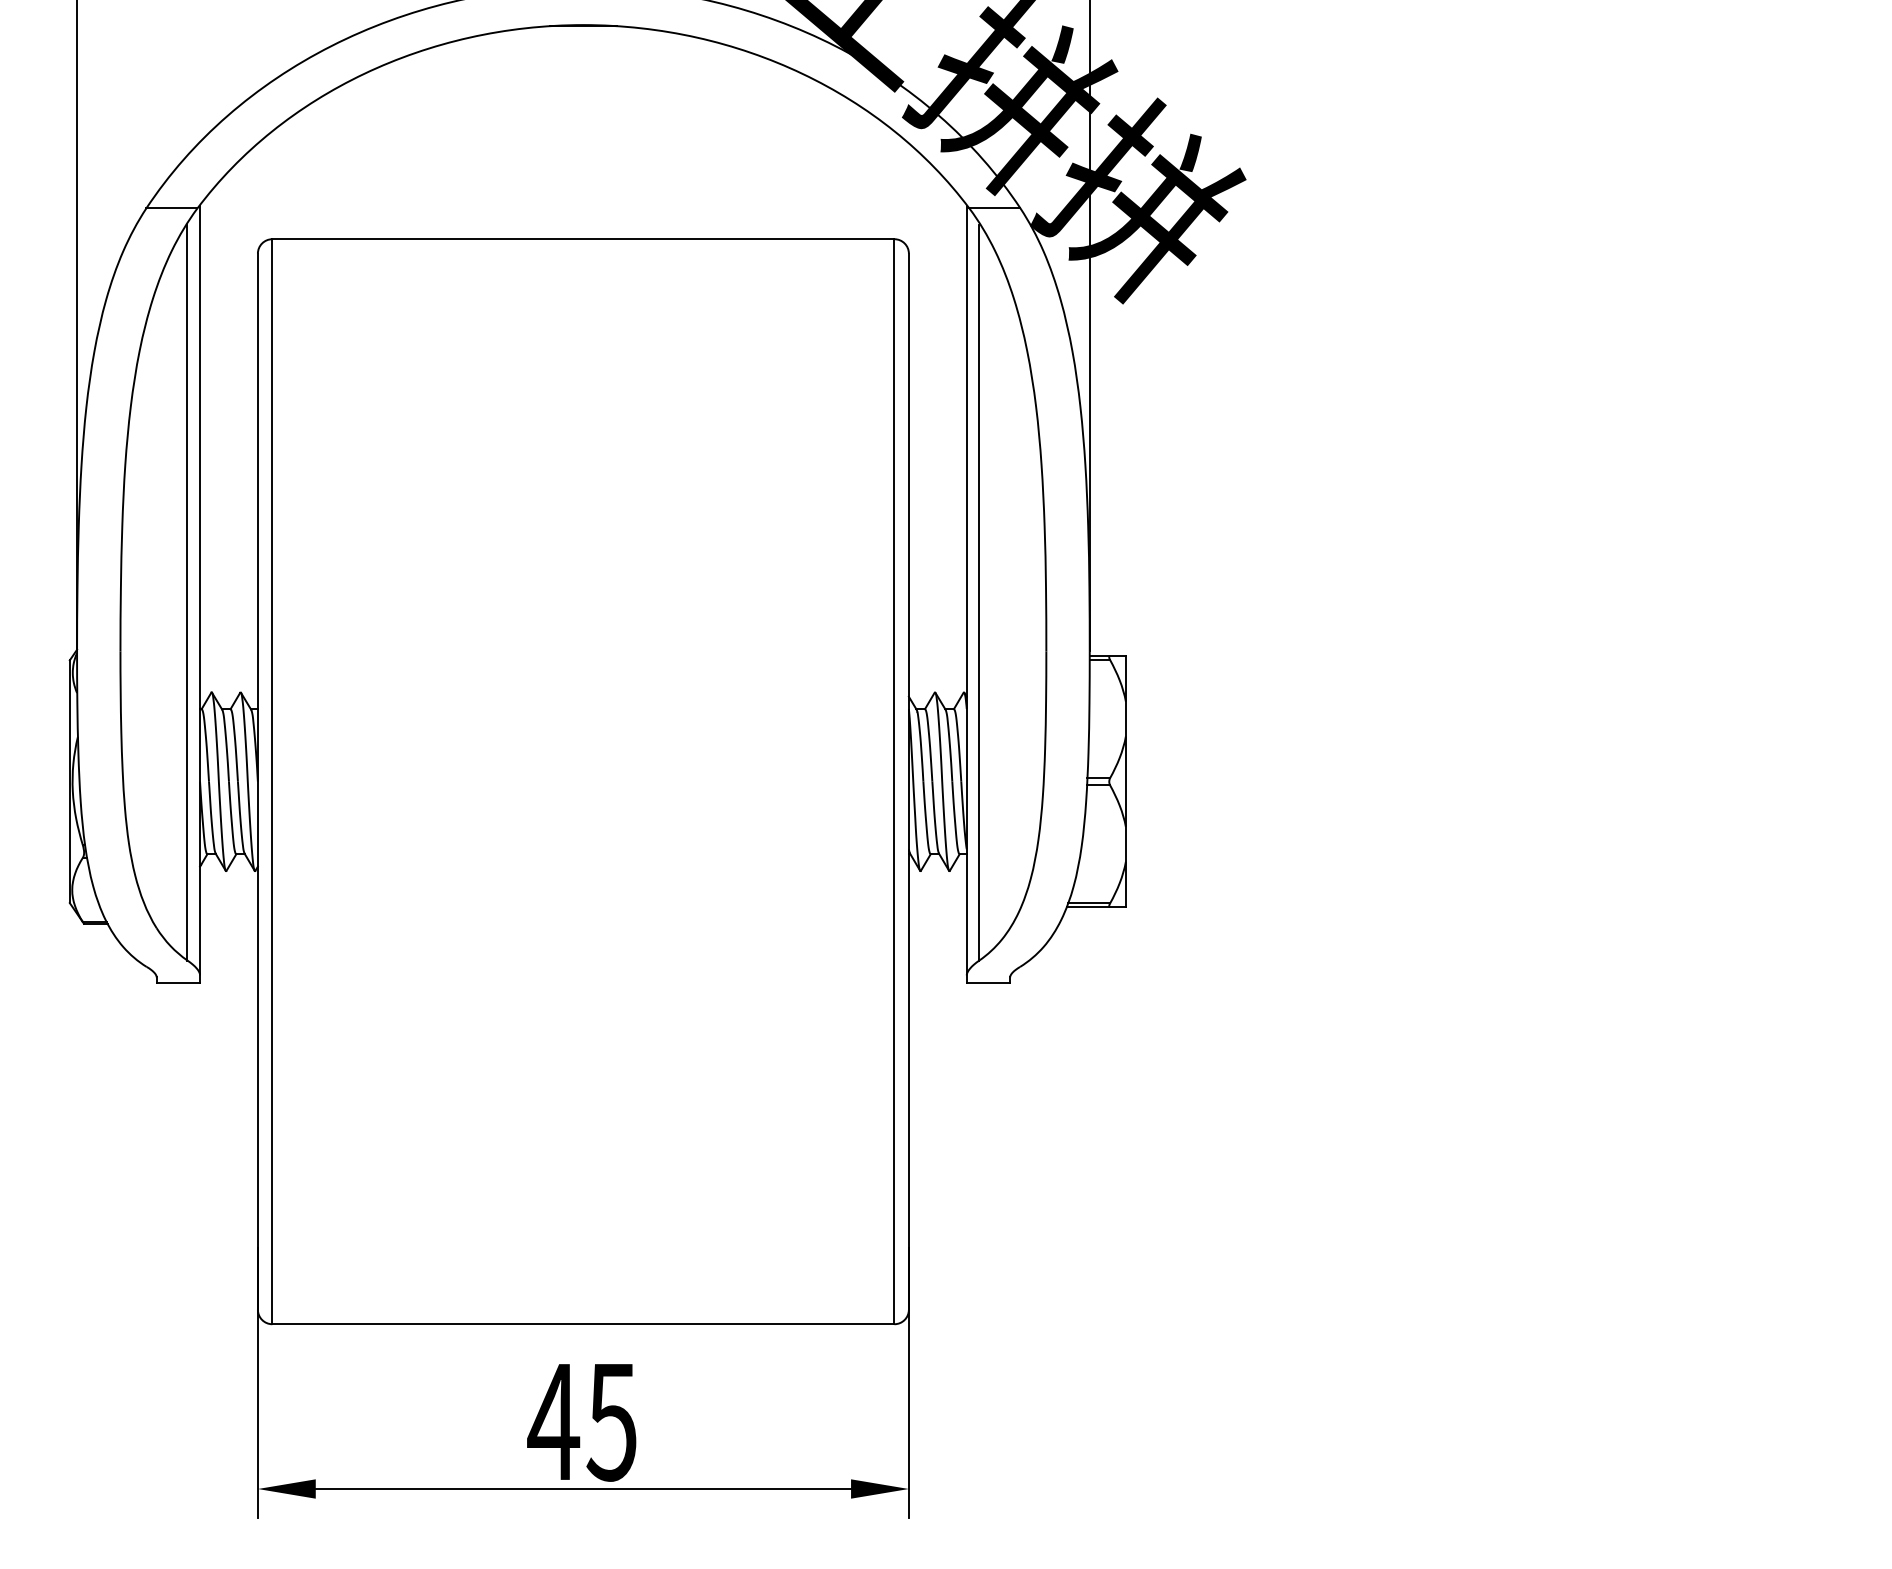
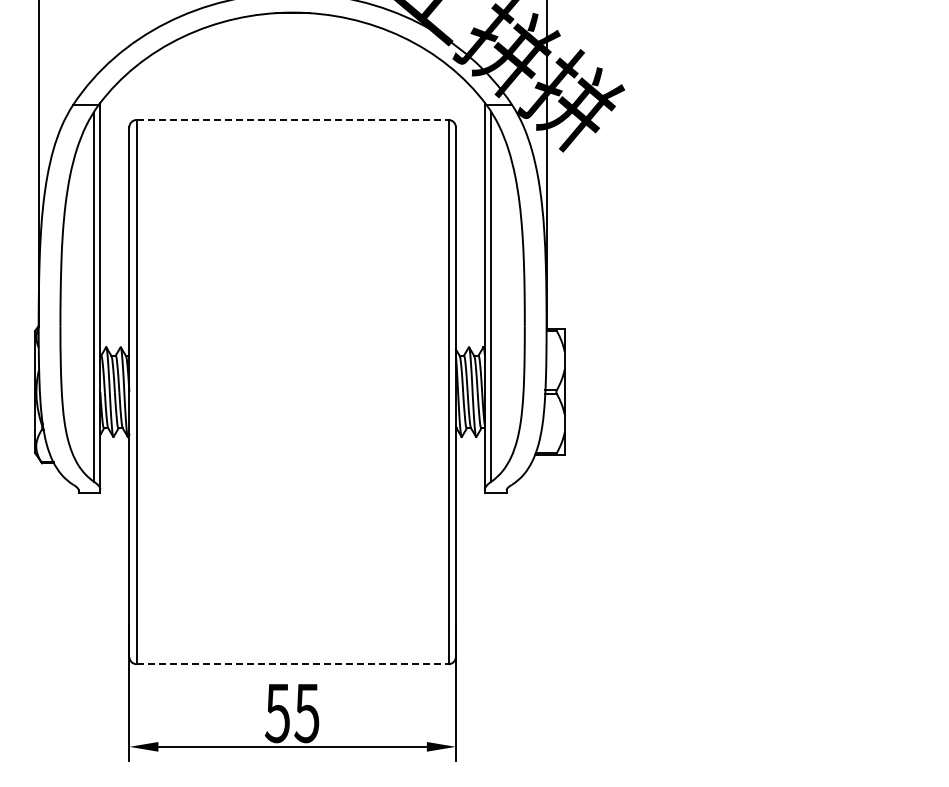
line: (585, 240) -> (293, 120), solid -> dashed
line: (585, 1324) -> (293, 664), solid -> dashed
text: (553, 1422) -> (277, 713), 45 -> 55

